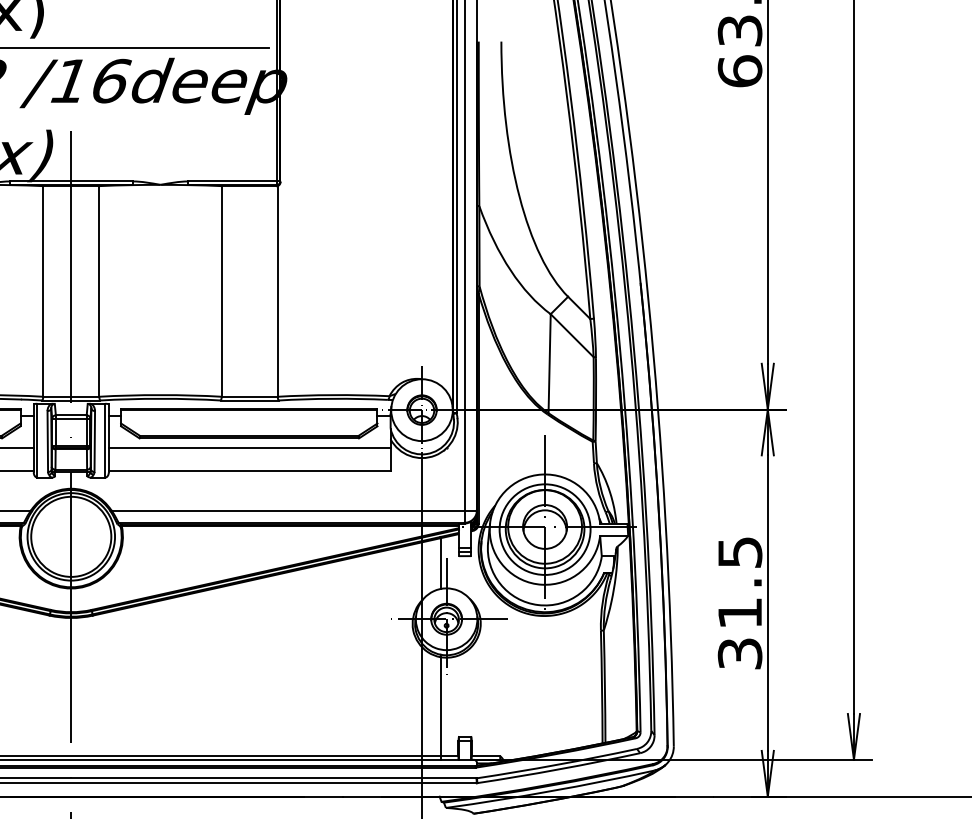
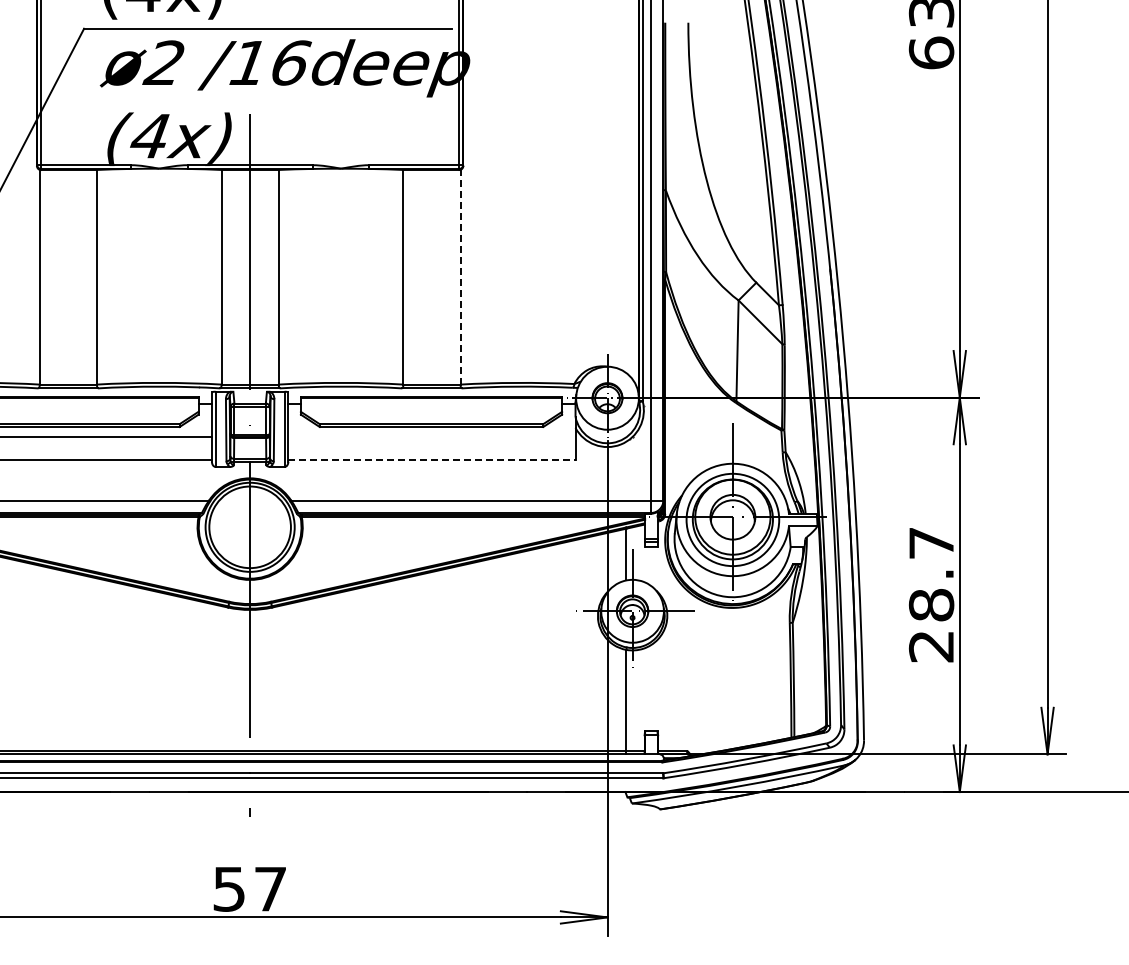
line: (277, 290) -> (460, 276), solid -> dashed
line: (249, 448) -> (431, 437), removed
line: (249, 470) -> (431, 459), solid -> dashed
text: (740, 603) -> (931, 595), 31.5 -> 28.7

